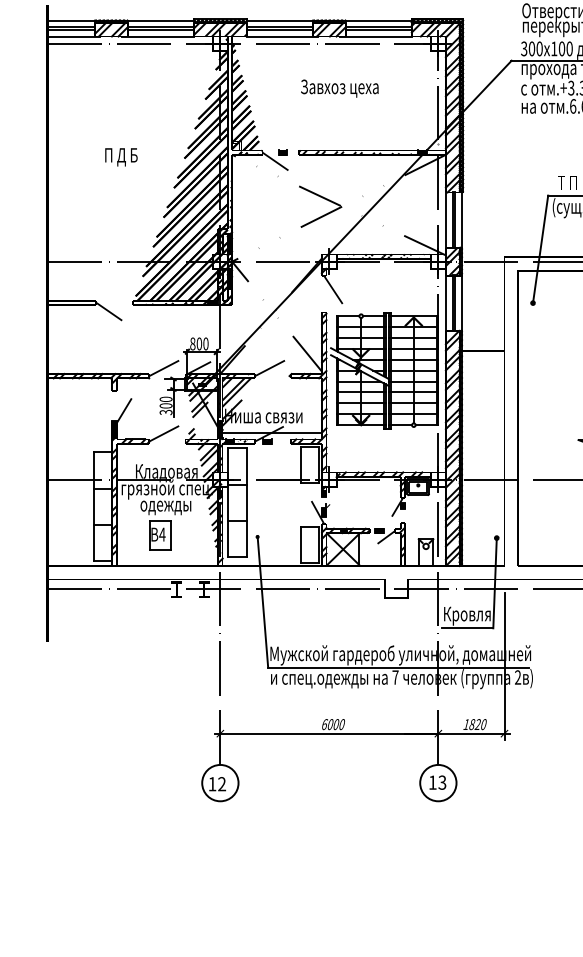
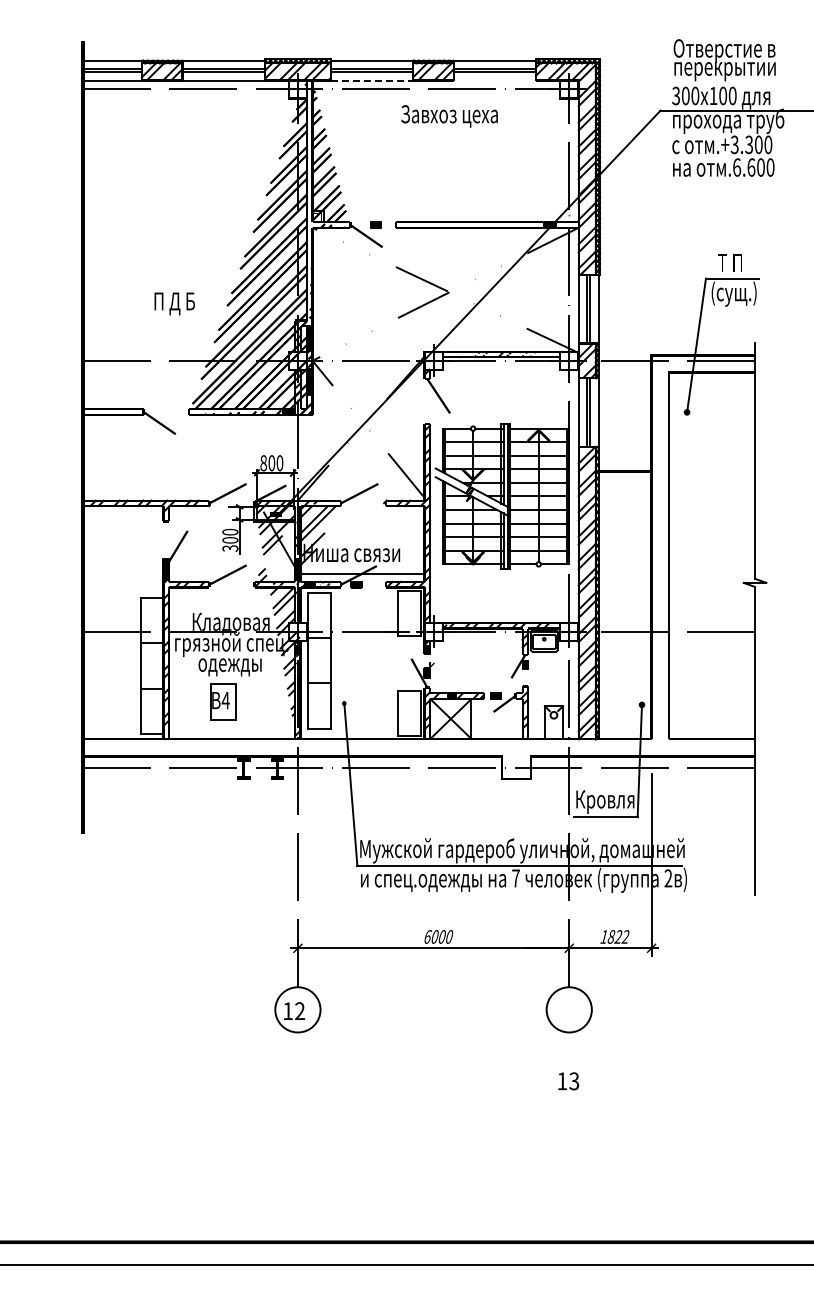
line: (282, 36) -> (375, 80), solid -> dashed
line: (375, 36) -> (491, 80), removed
text: (339, 88) -> (449, 116), moved
hatch: (367, 152) -> (481, 224), removed
text: (121, 156) -> (174, 303), moved
text: (483, 724) -> (625, 936), 1820 -> 1822
text: (437, 782) -> (568, 1081), moved

